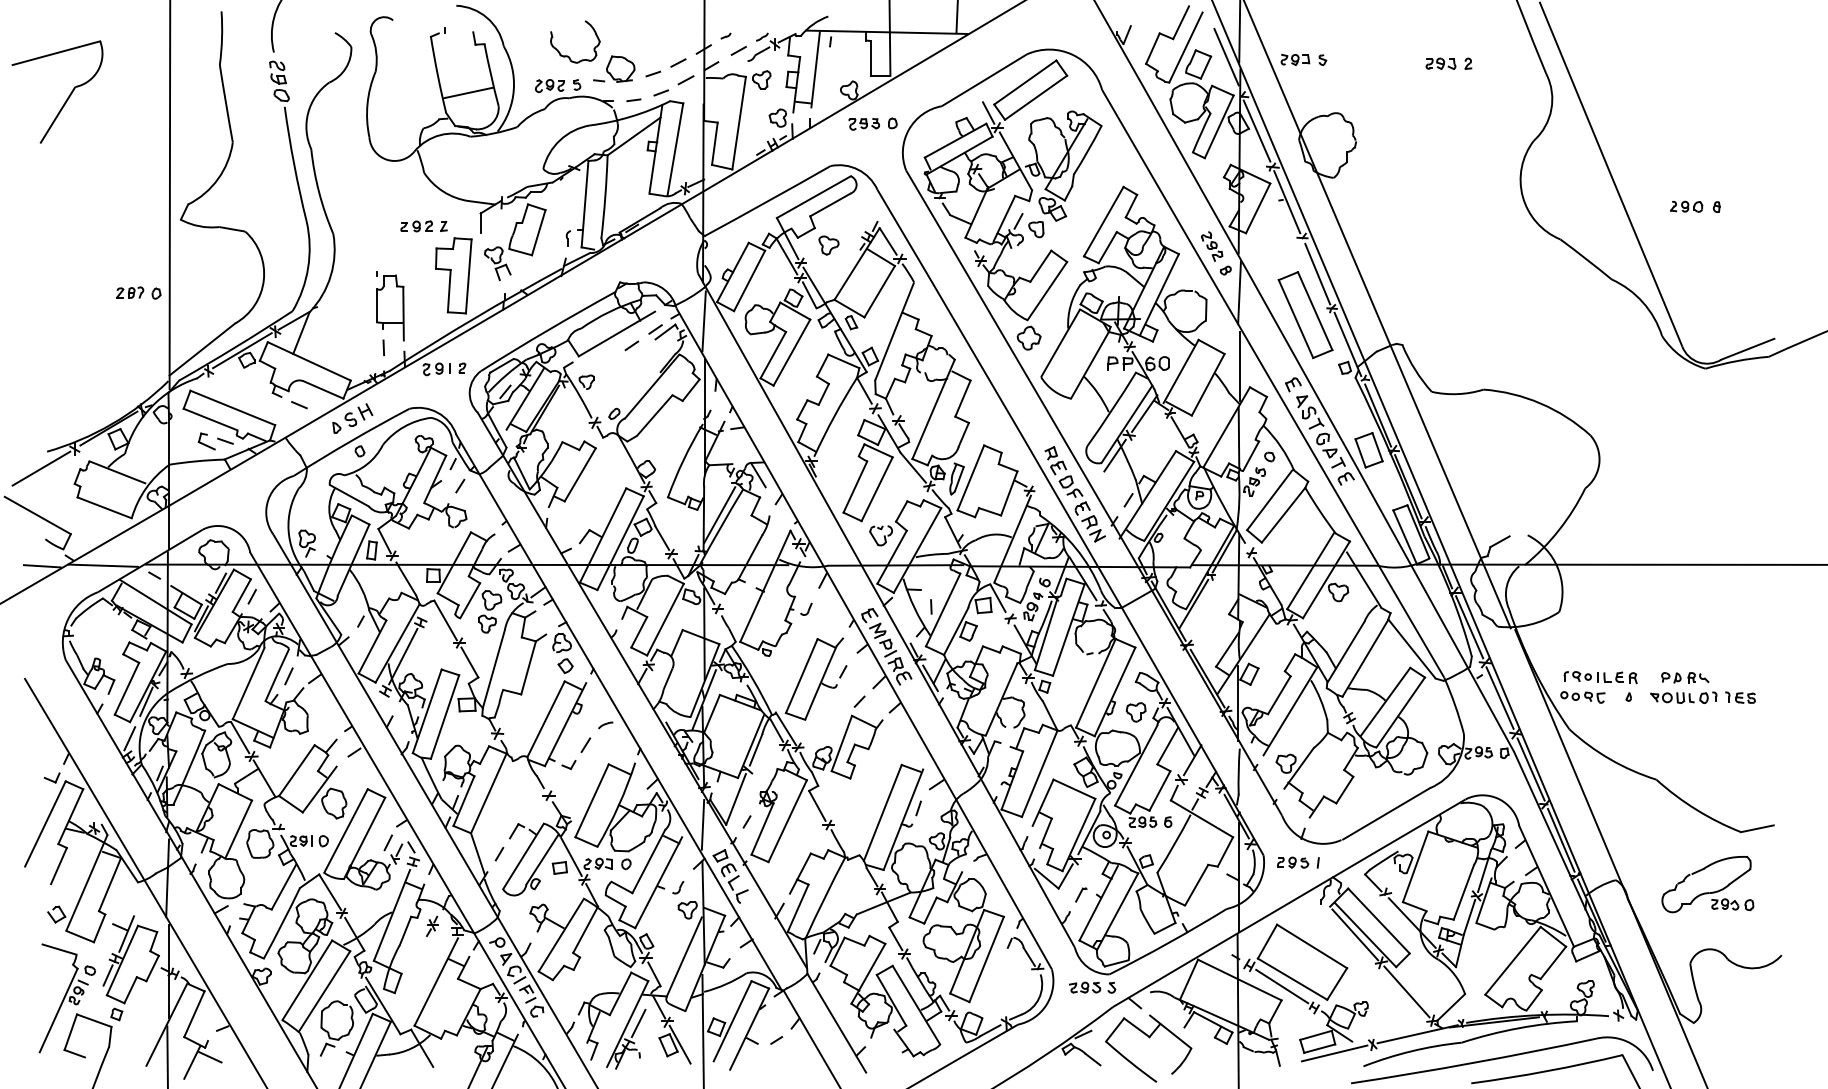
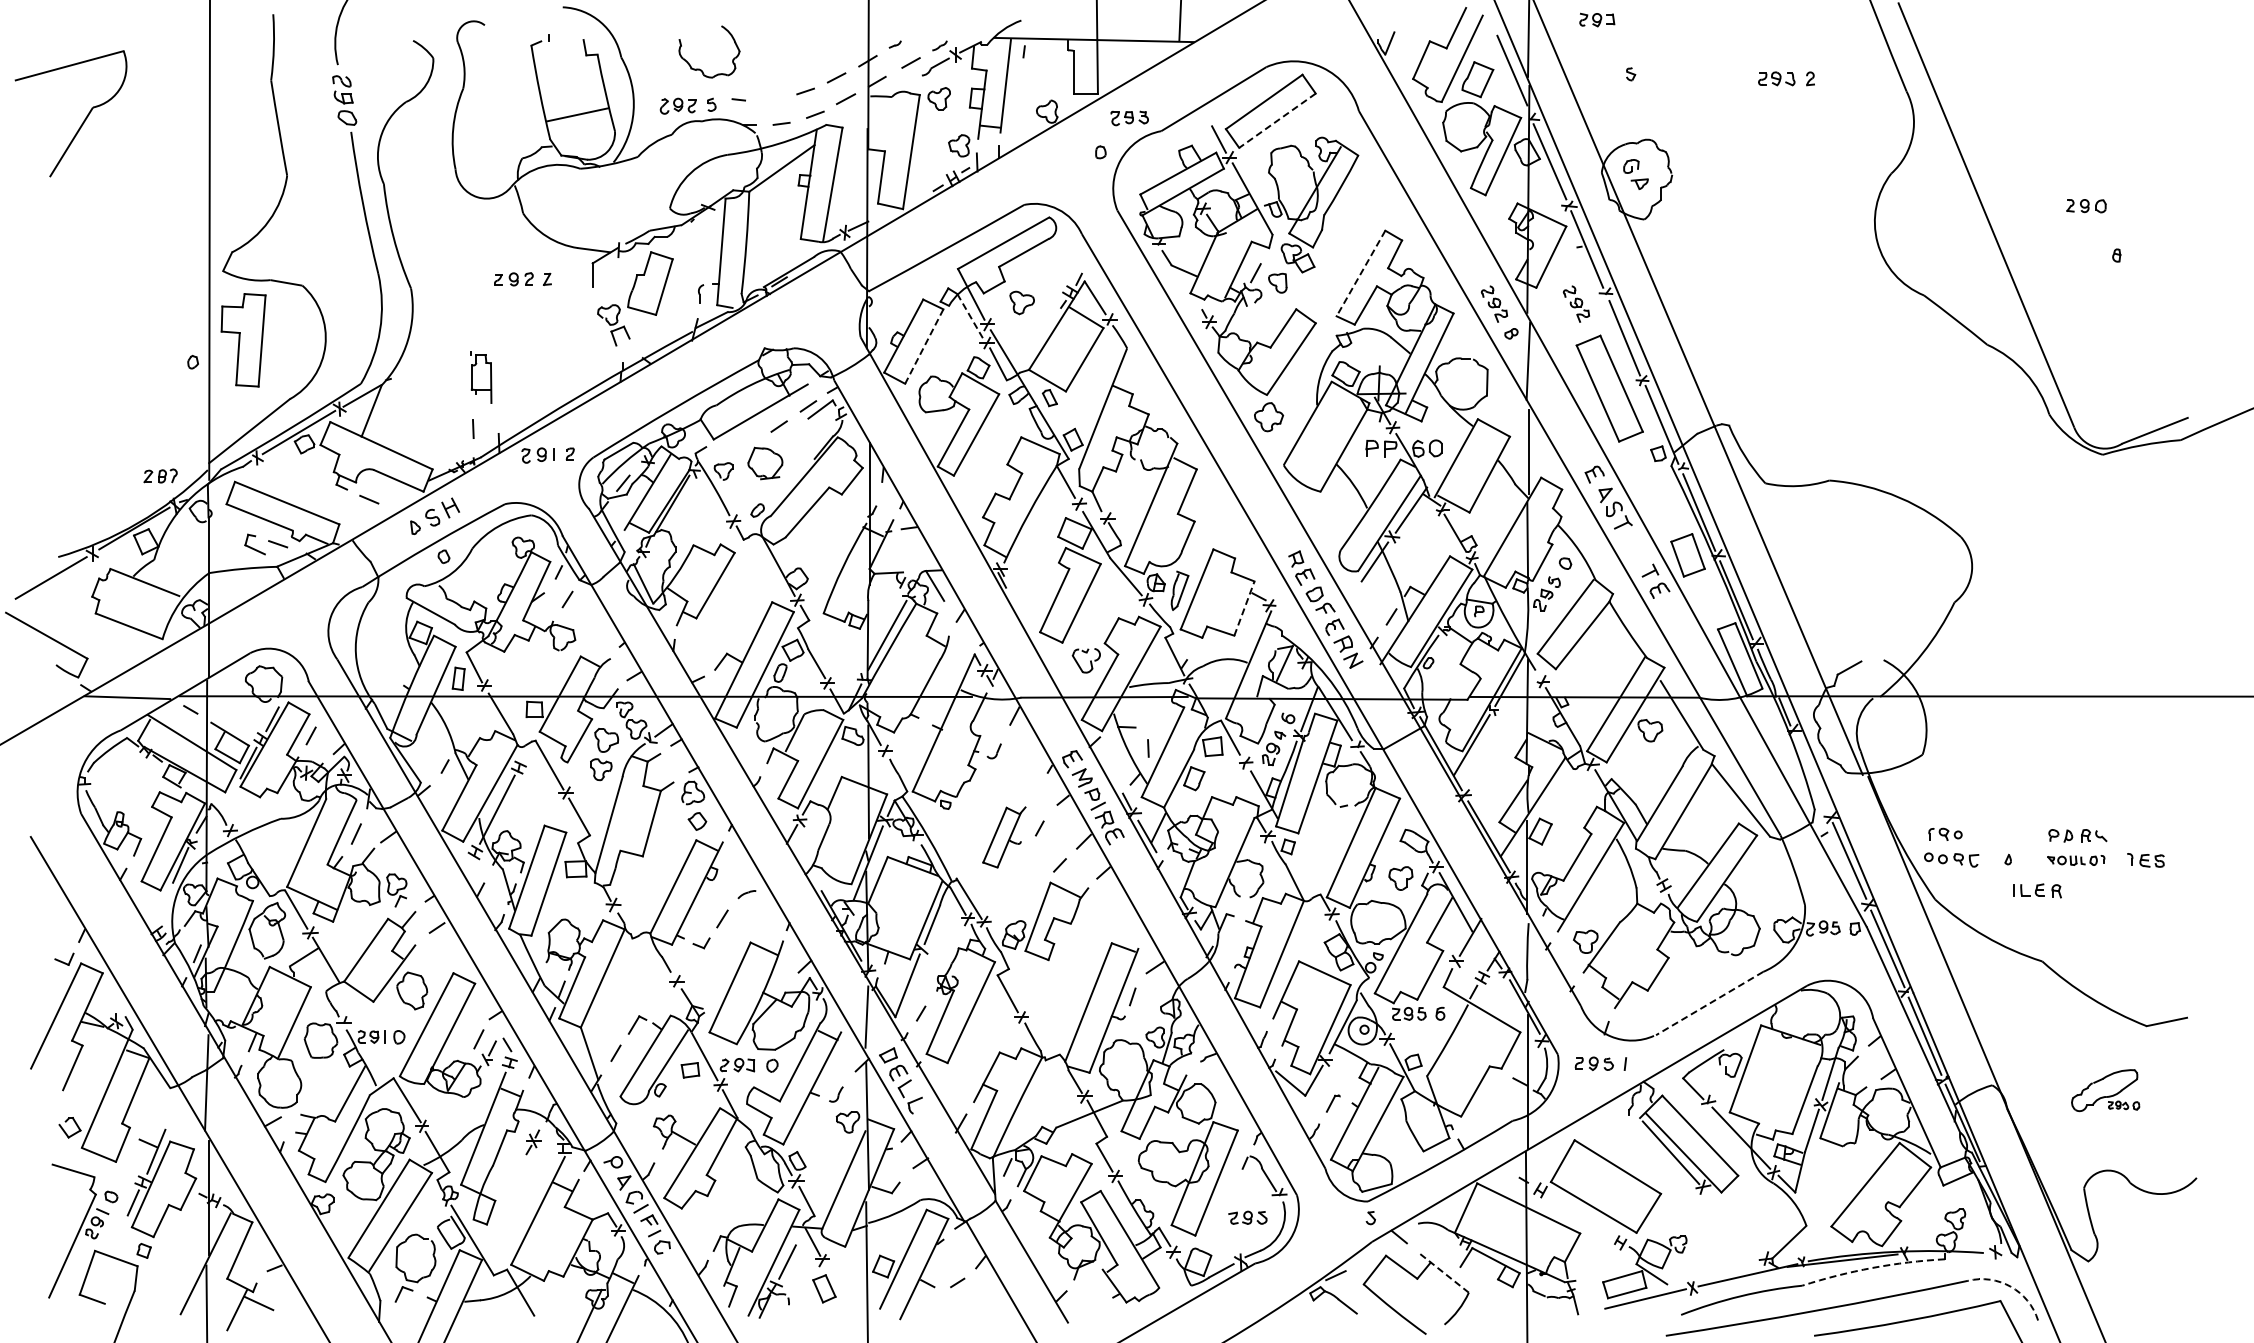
part: (1295, 59) -> (1597, 19), moved
part: (620, 69) -> (765, 463), moved
line: (1036, 97) -> (1277, 120), solid -> dashed
part: (864, 124) -> (1129, 118), moved
part: (1686, 207) -> (2086, 206), moved
line: (1103, 221) -> (1360, 273), solid -> dashed
part: (1277, 246) -> (1575, 303), added
line: (787, 256) -> (970, 316), solid -> dashed
part: (453, 276) -> (243, 340), moved
line: (749, 280) -> (924, 346), solid -> dashed
part: (130, 292) -> (160, 475), moved
part: (390, 306) -> (481, 377), size x0.6
line: (704, 321) -> (868, 396), removed
part: (1326, 445) -> (1635, 174), moved
line: (1009, 493) -> (1244, 608), solid -> dashed
part: (306, 543) -> (396, 890), moved
line: (41, 565) -> (51, 697), removed
line: (1469, 627) -> (1811, 773), removed
part: (1617, 677) -> (2037, 890), moved
part: (814, 679) -> (1004, 837), size x0.6
part: (1684, 697) -> (2076, 860), size x0.7
line: (129, 738) -> (159, 910), removed
line: (1386, 813) -> (1709, 1003), solid -> dashed
part: (1707, 884) -> (2105, 1090), size x0.6
line: (1281, 986) -> (1580, 1216), removed
part: (1084, 987) -> (1247, 1217), moved
line: (1406, 991) -> (1734, 1222), removed
arc: (1518, 1027) -> (1872, 1267), solid -> dashed
line: (1170, 1031) -> (1443, 1272), solid -> dashed
arc: (1630, 1043) -> (2010, 1286), solid -> dashed
line: (679, 1044) -> (838, 1287), removed

